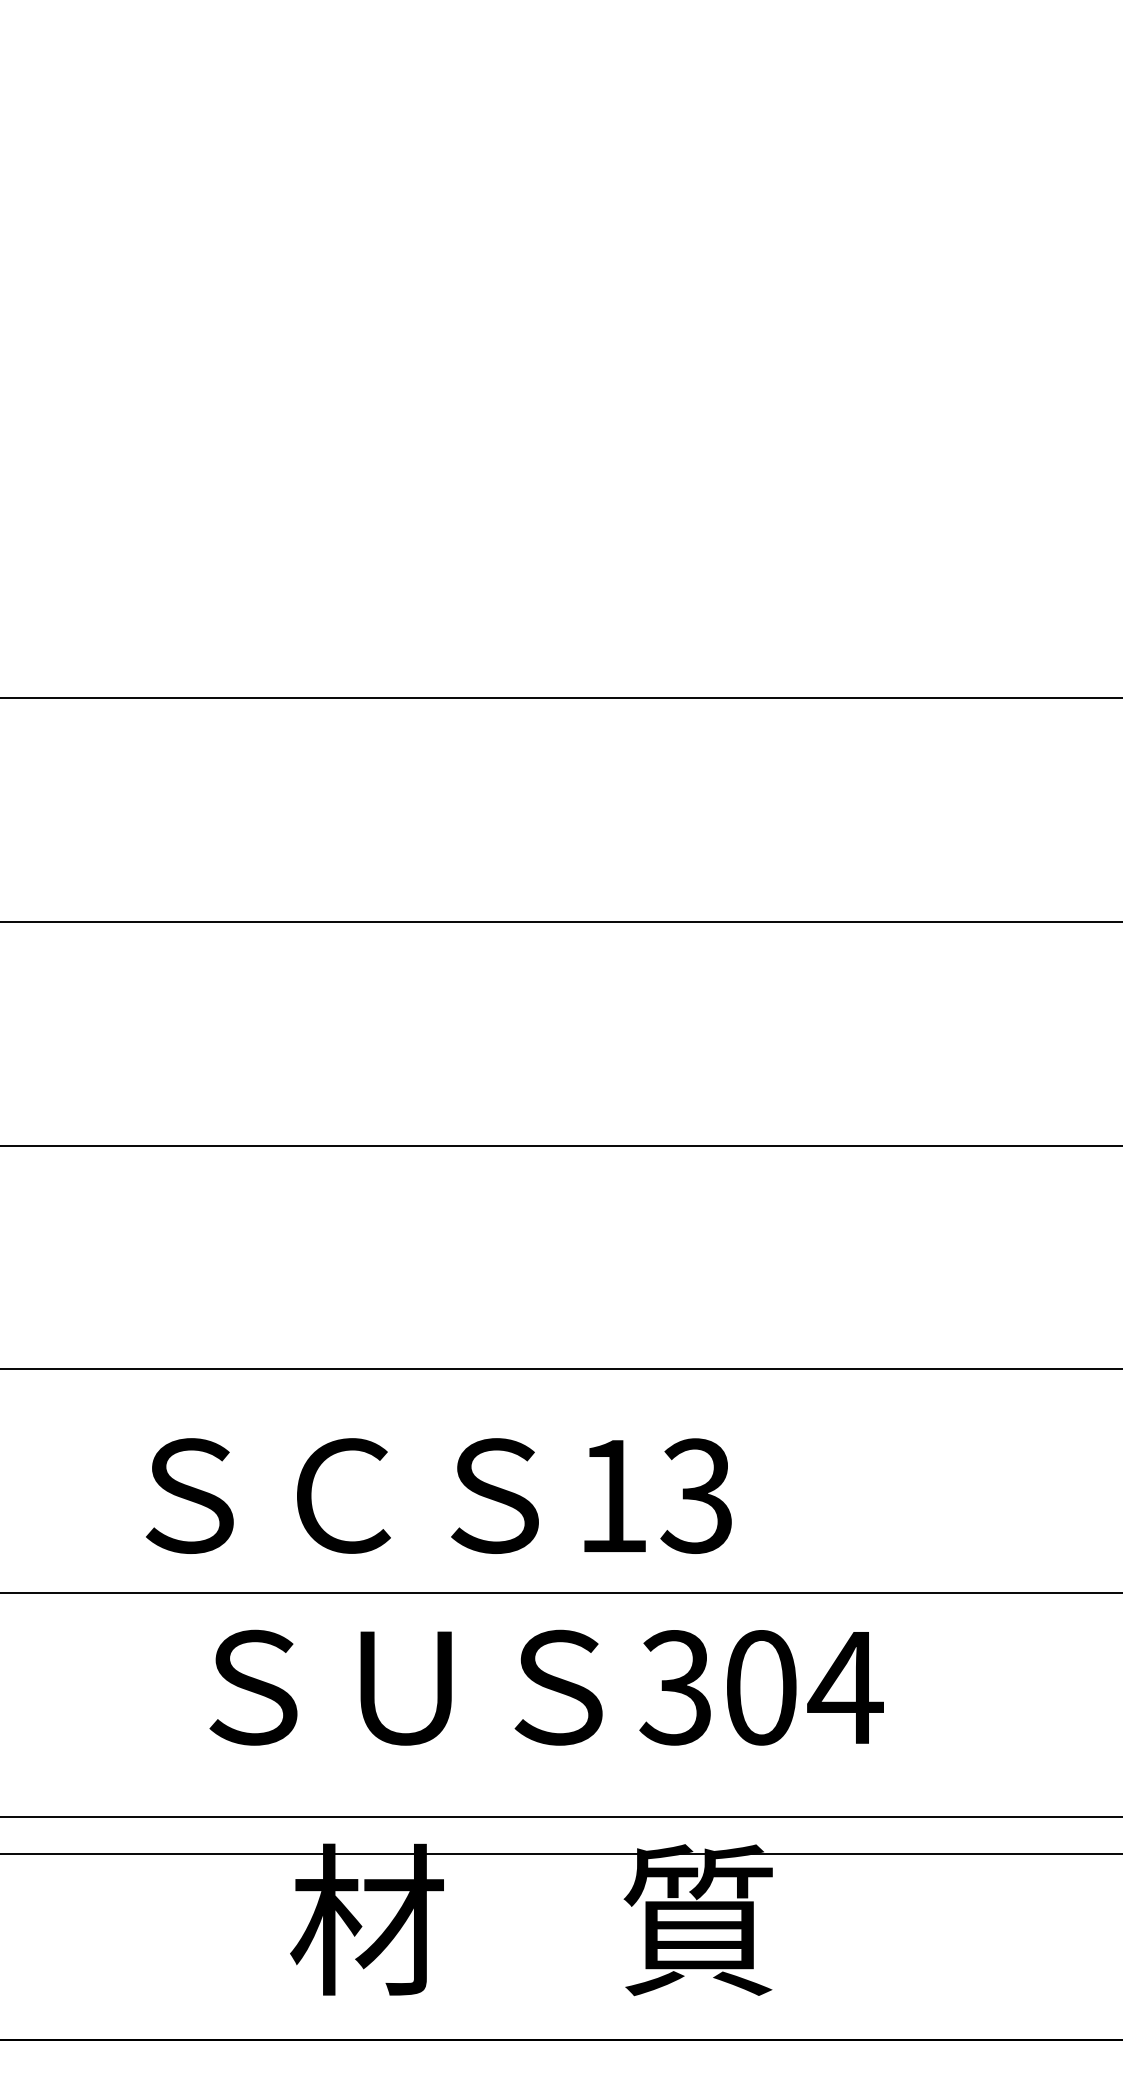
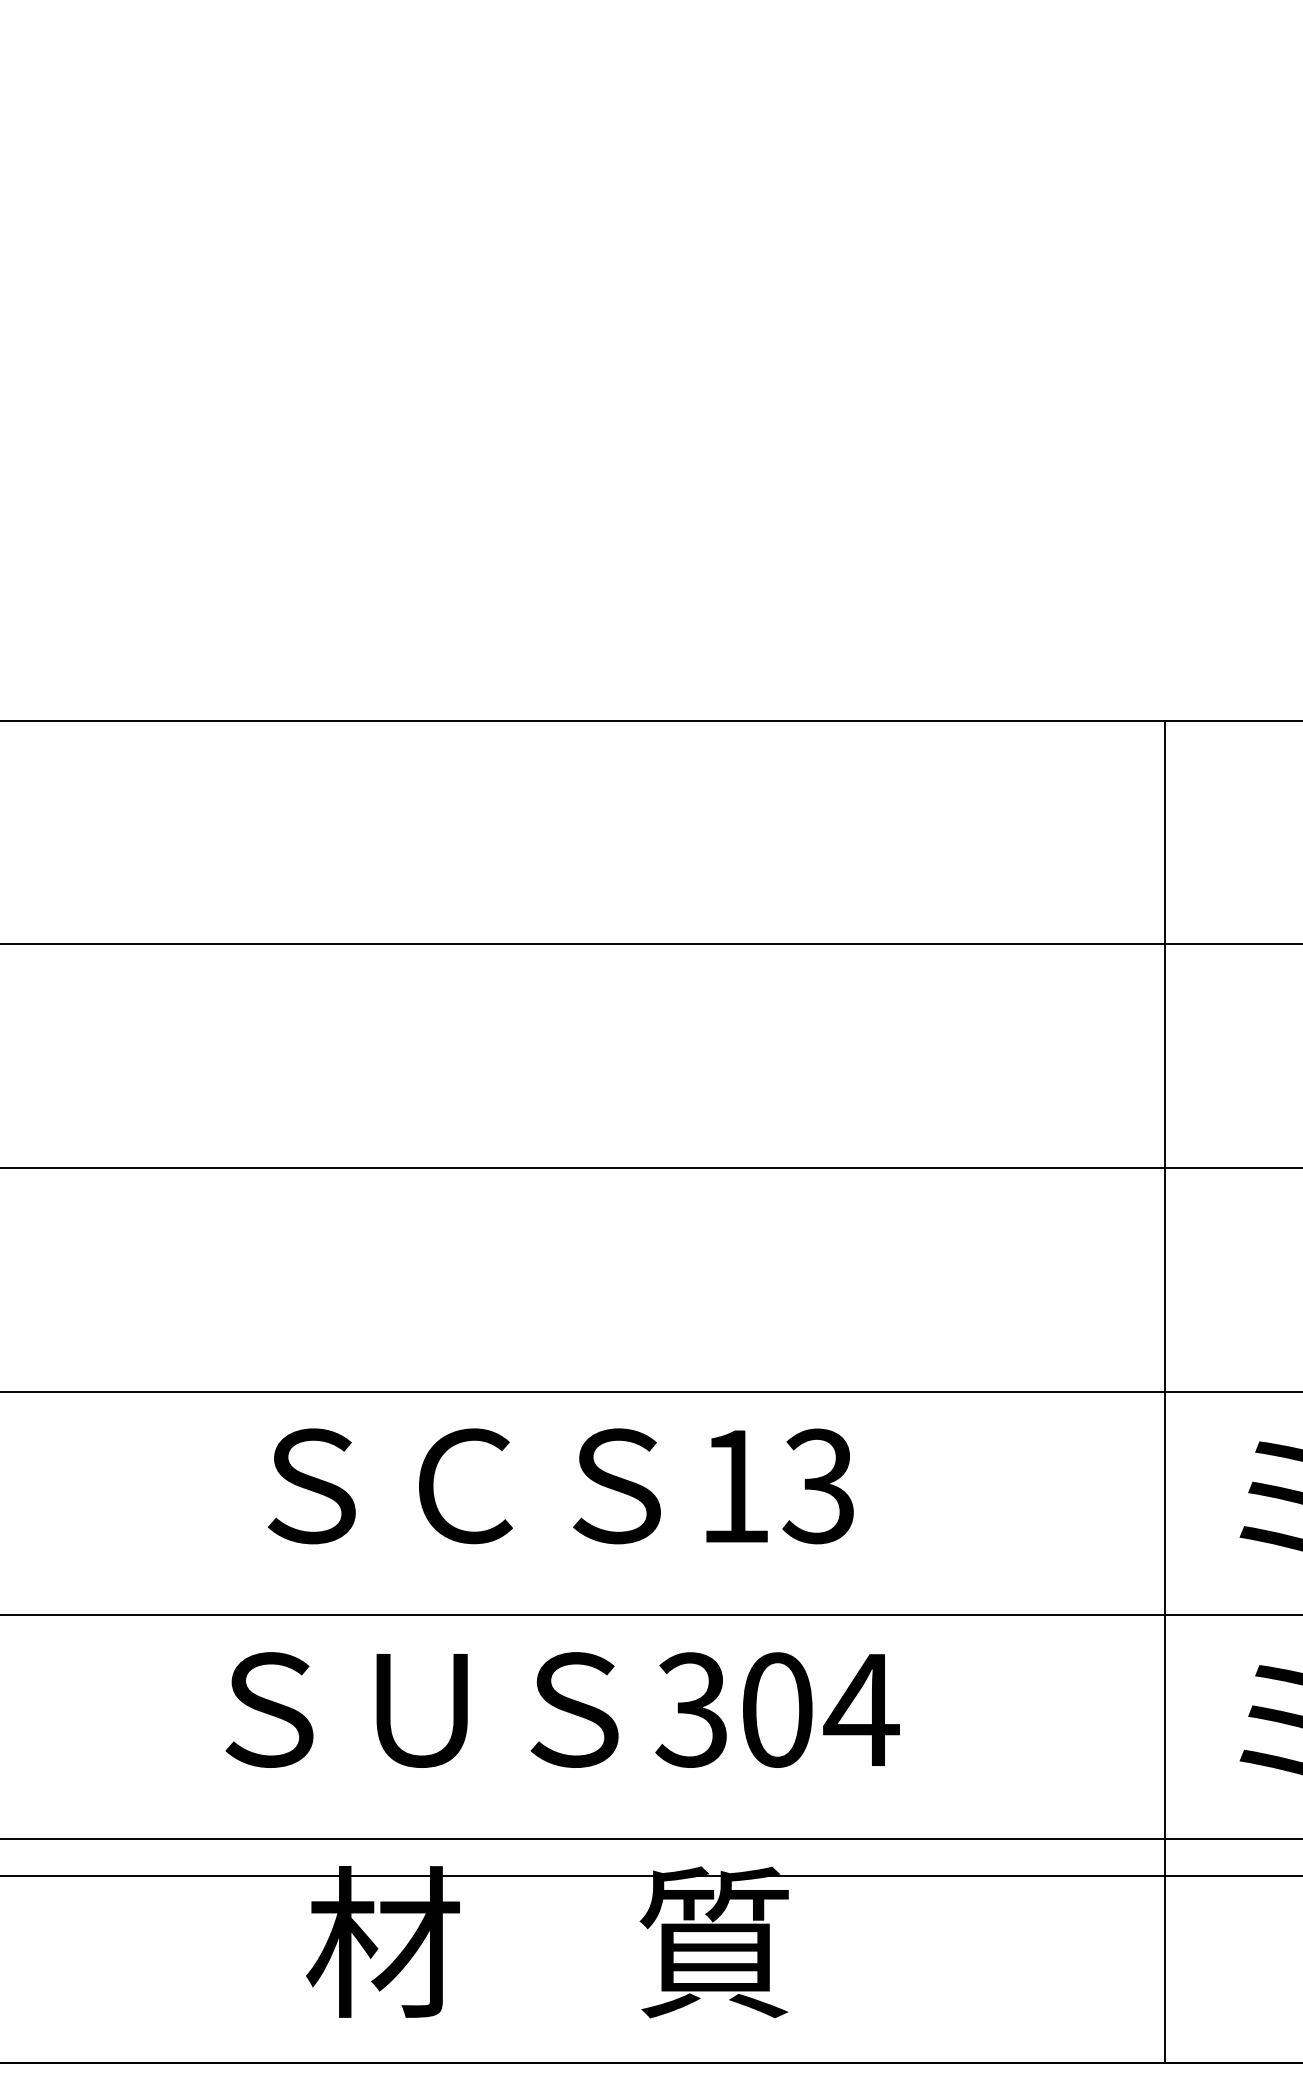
text: (438, 1496) -> (560, 1486), moved

